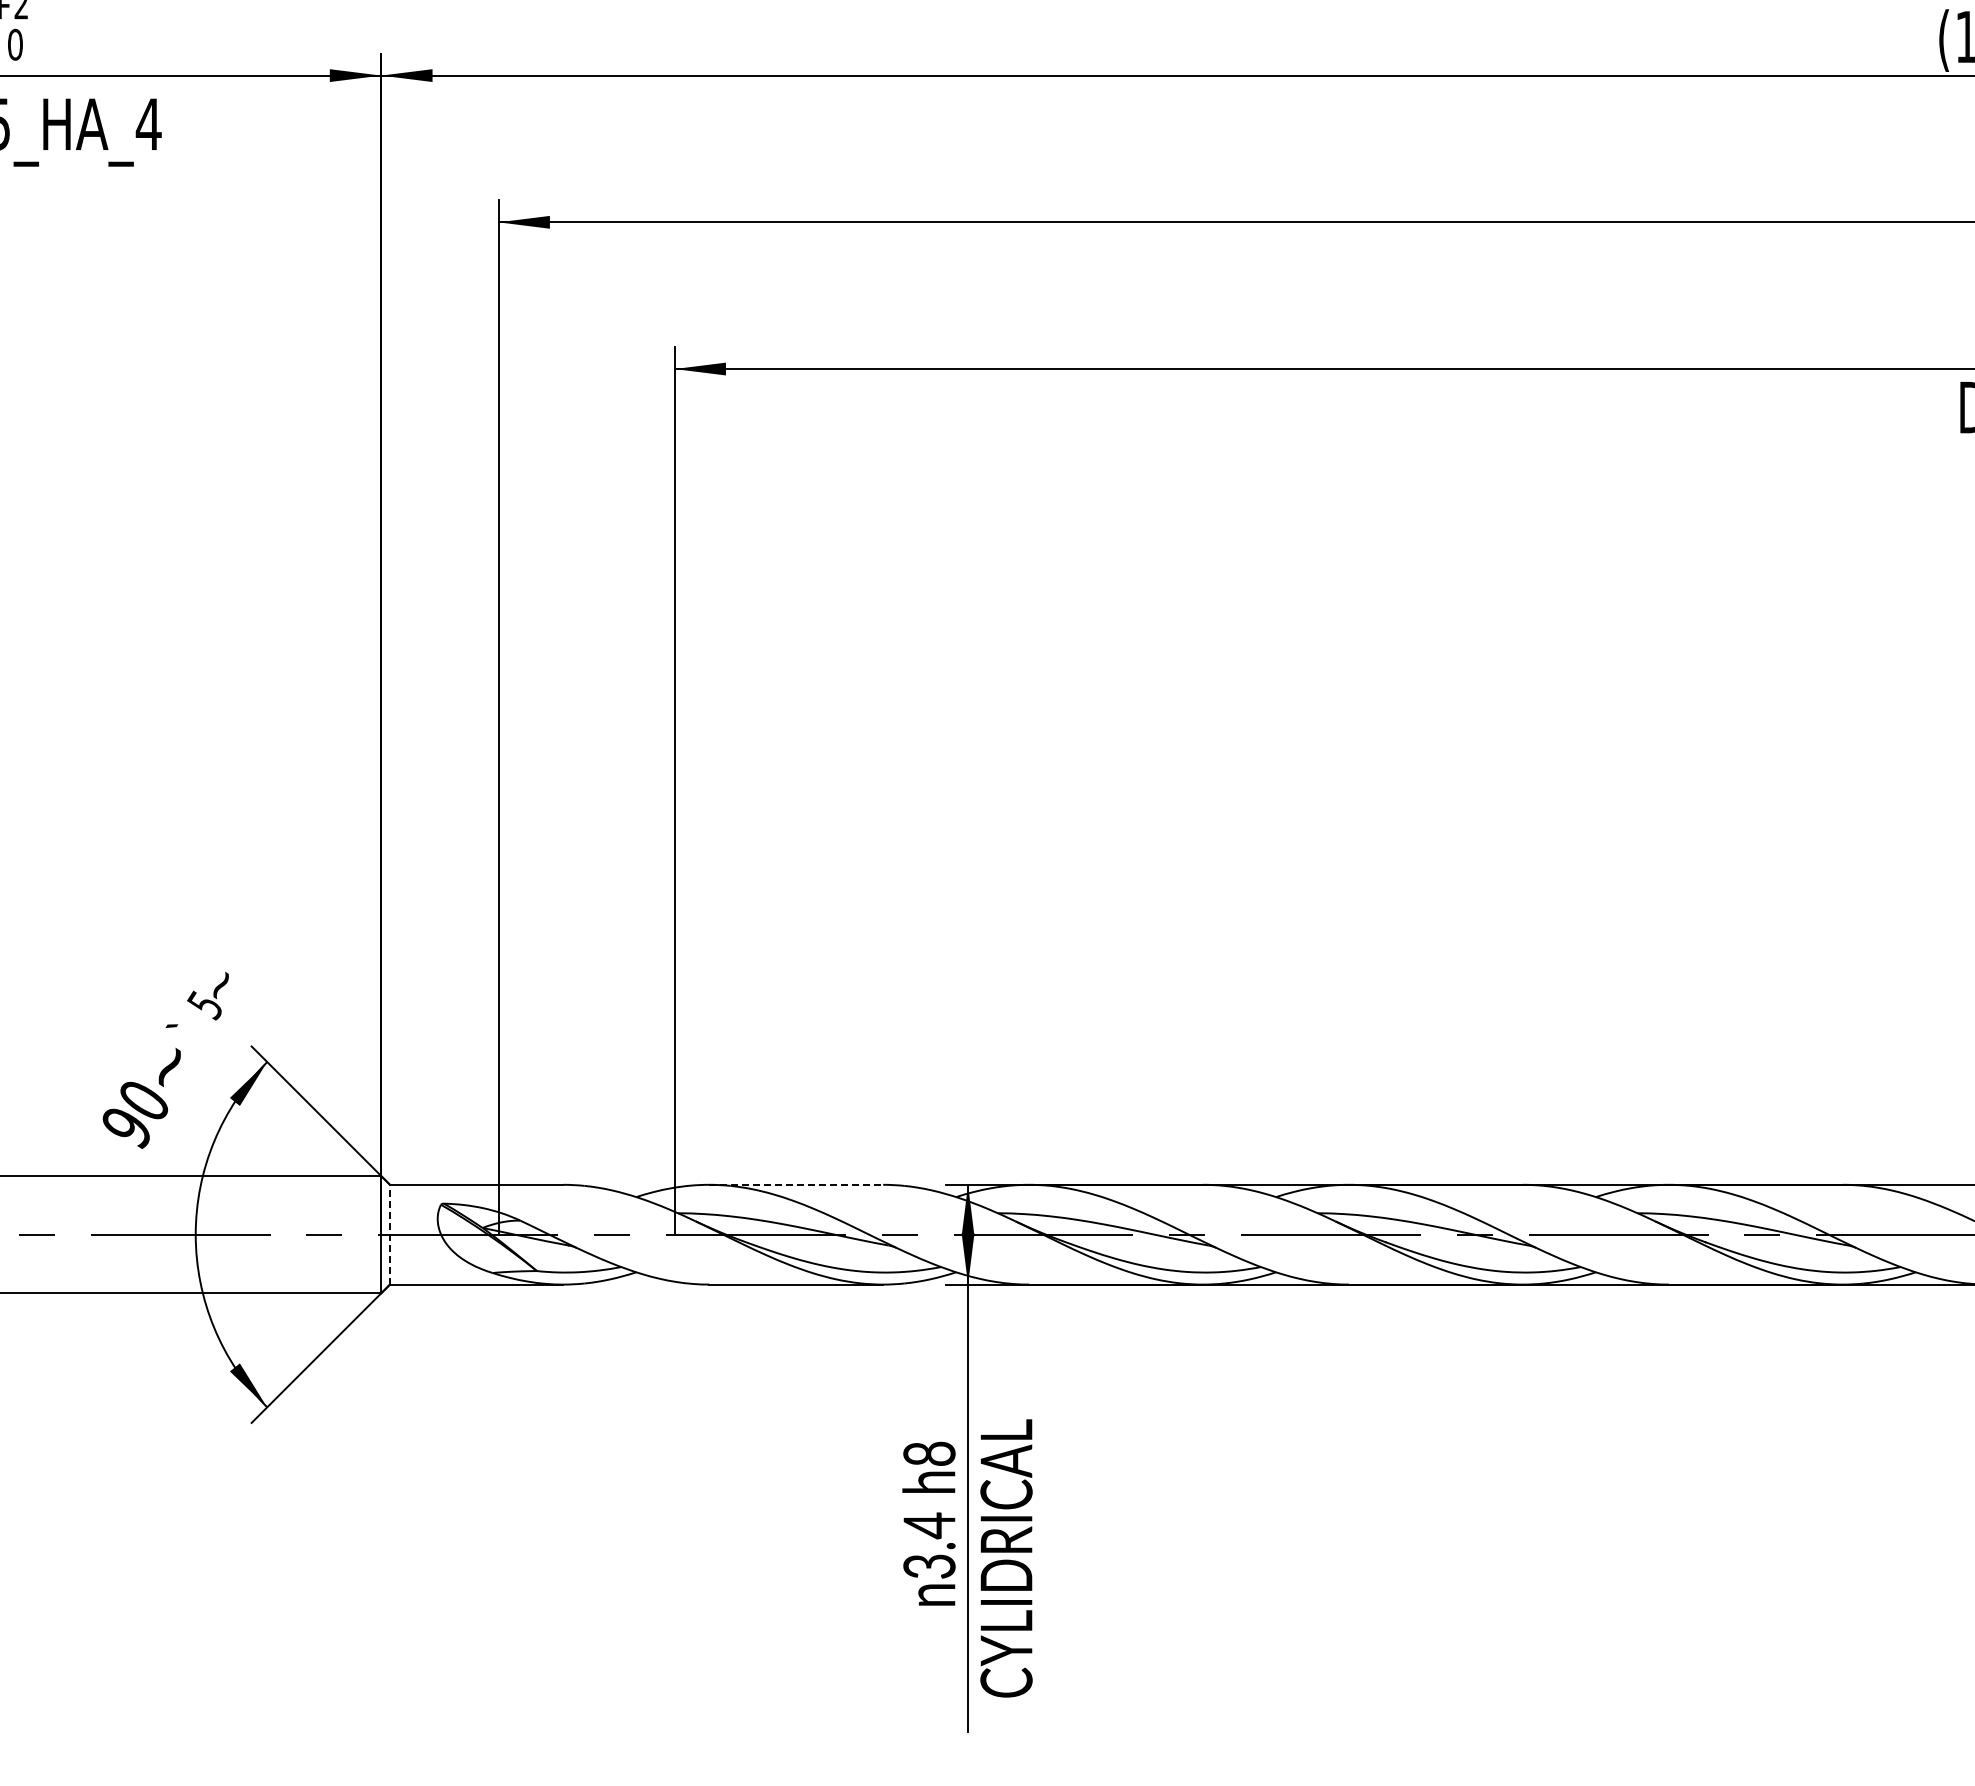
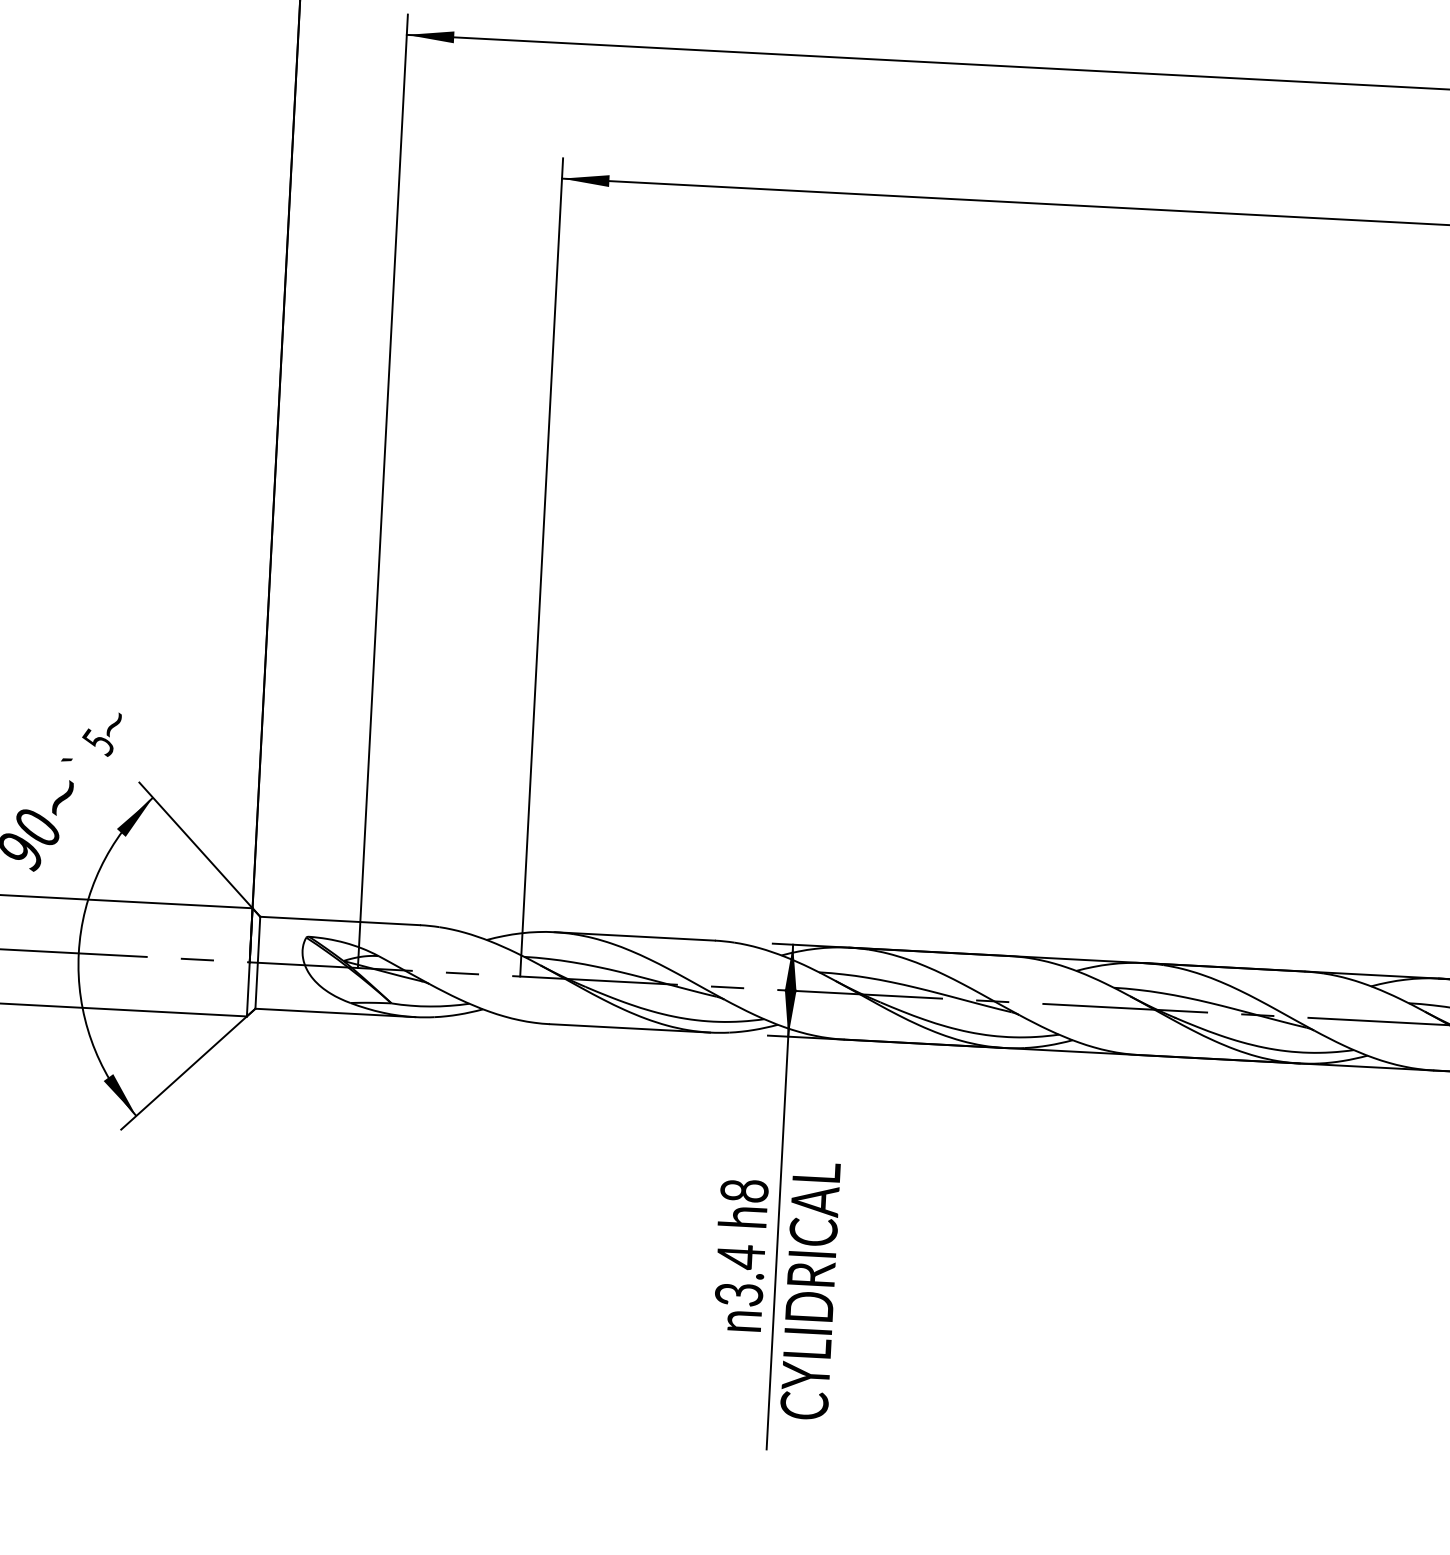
line: (796, 1184) -> (634, 936), dashed -> solid
line: (390, 1234) -> (258, 962), dashed -> solid

